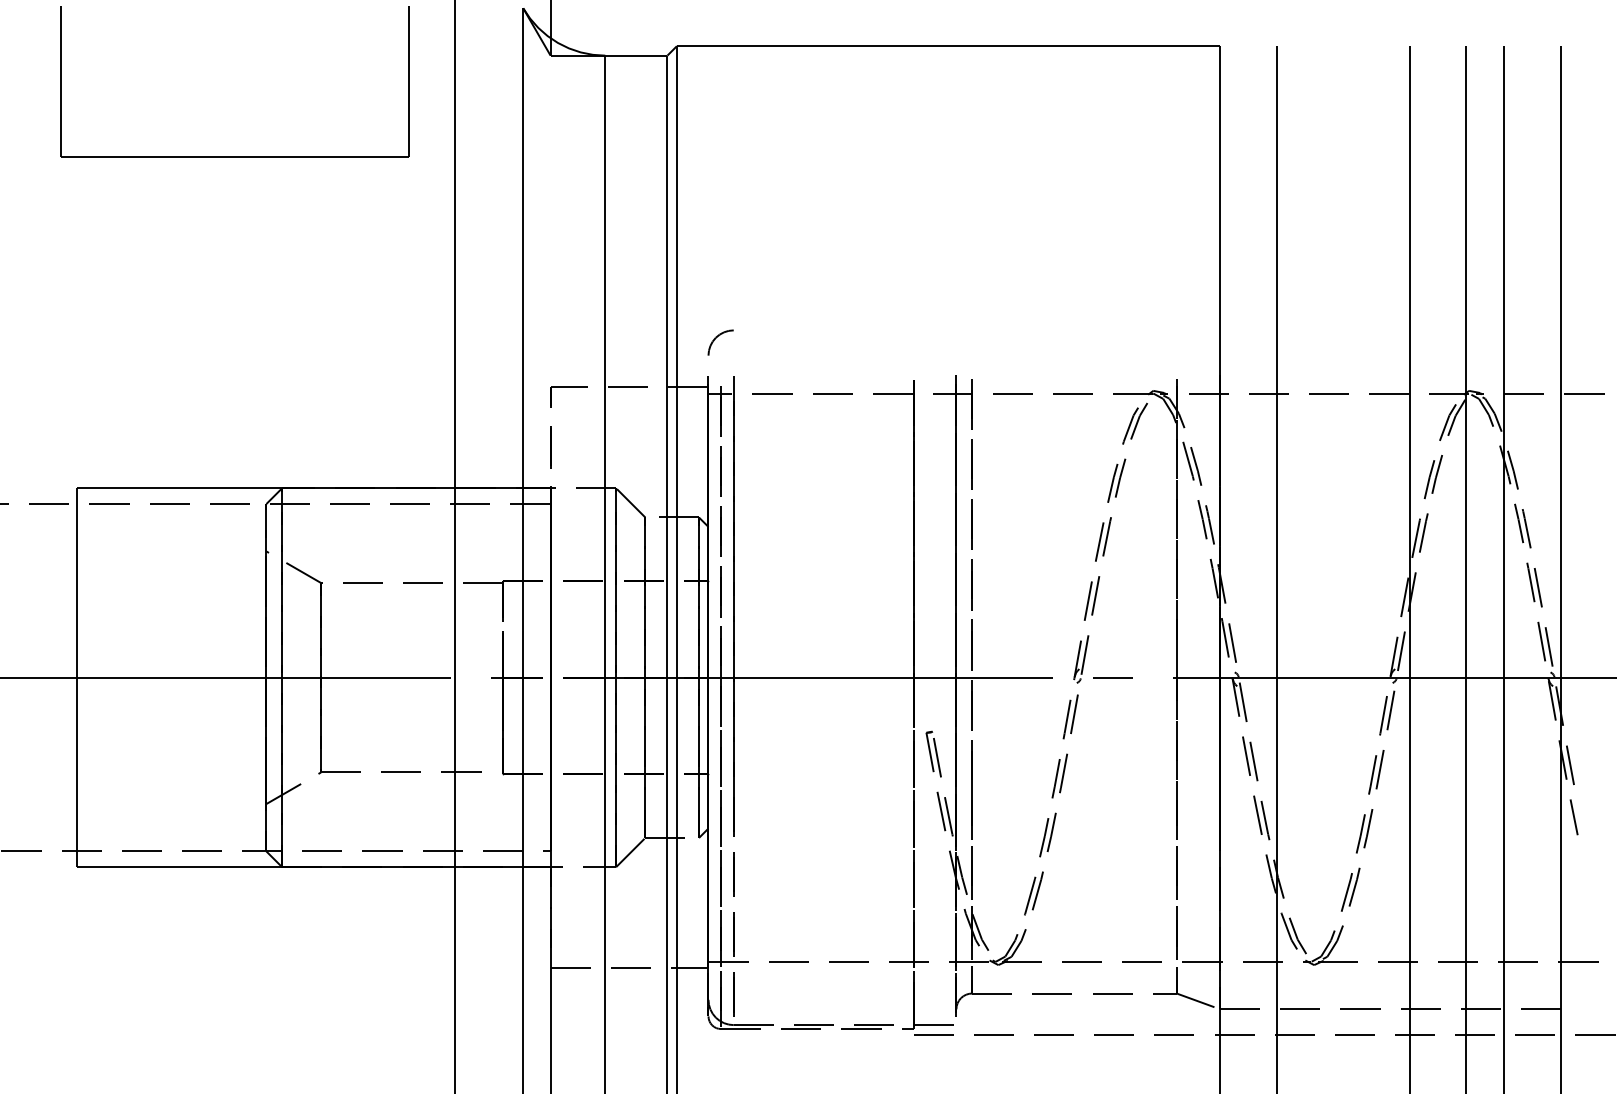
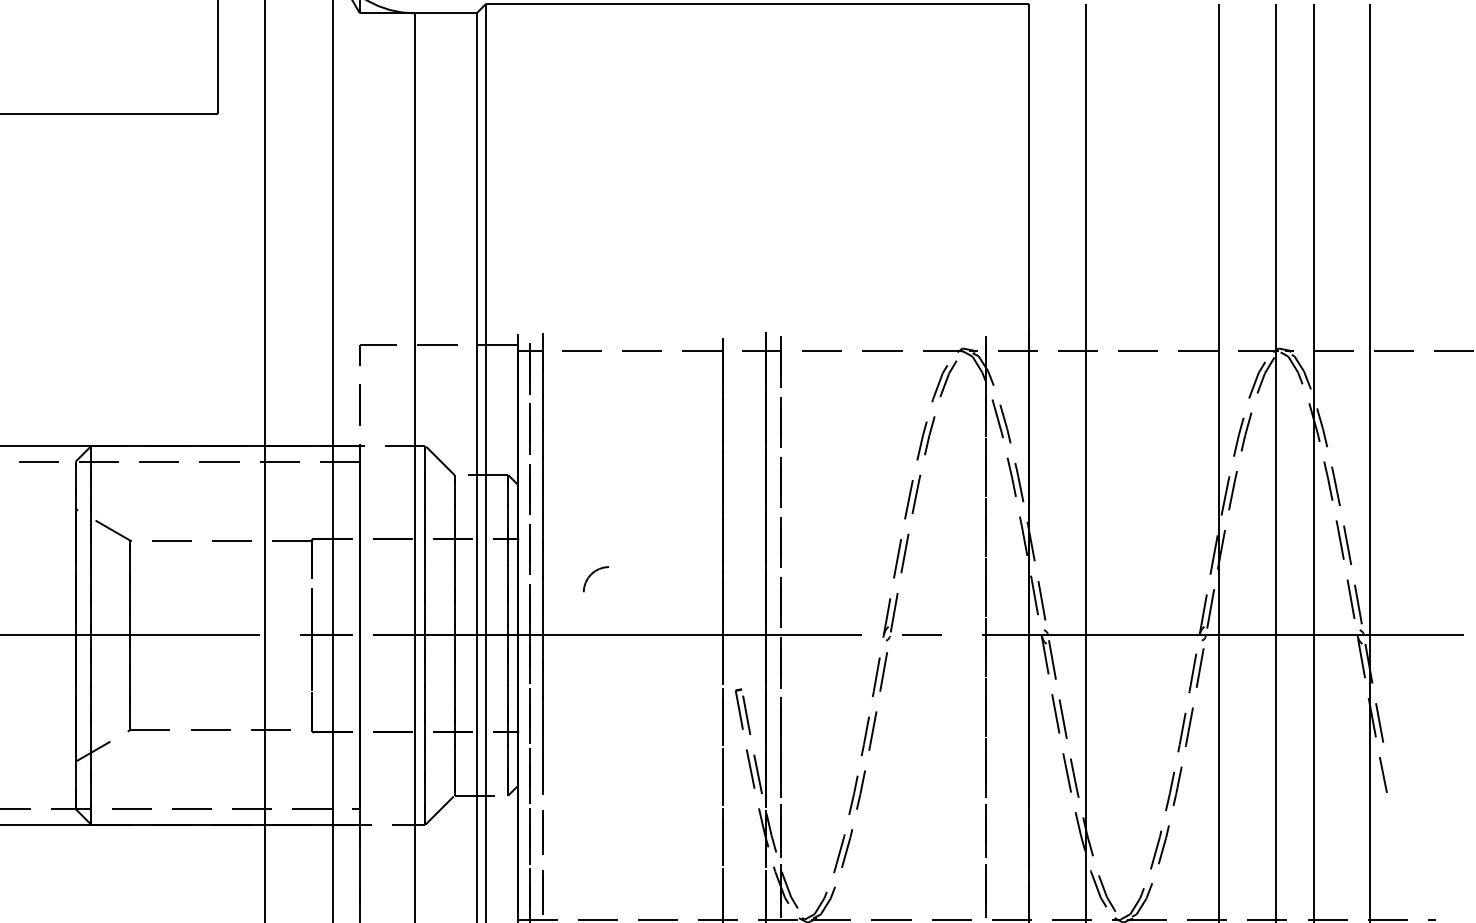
curve: (716, 338) -> (591, 575), moved

